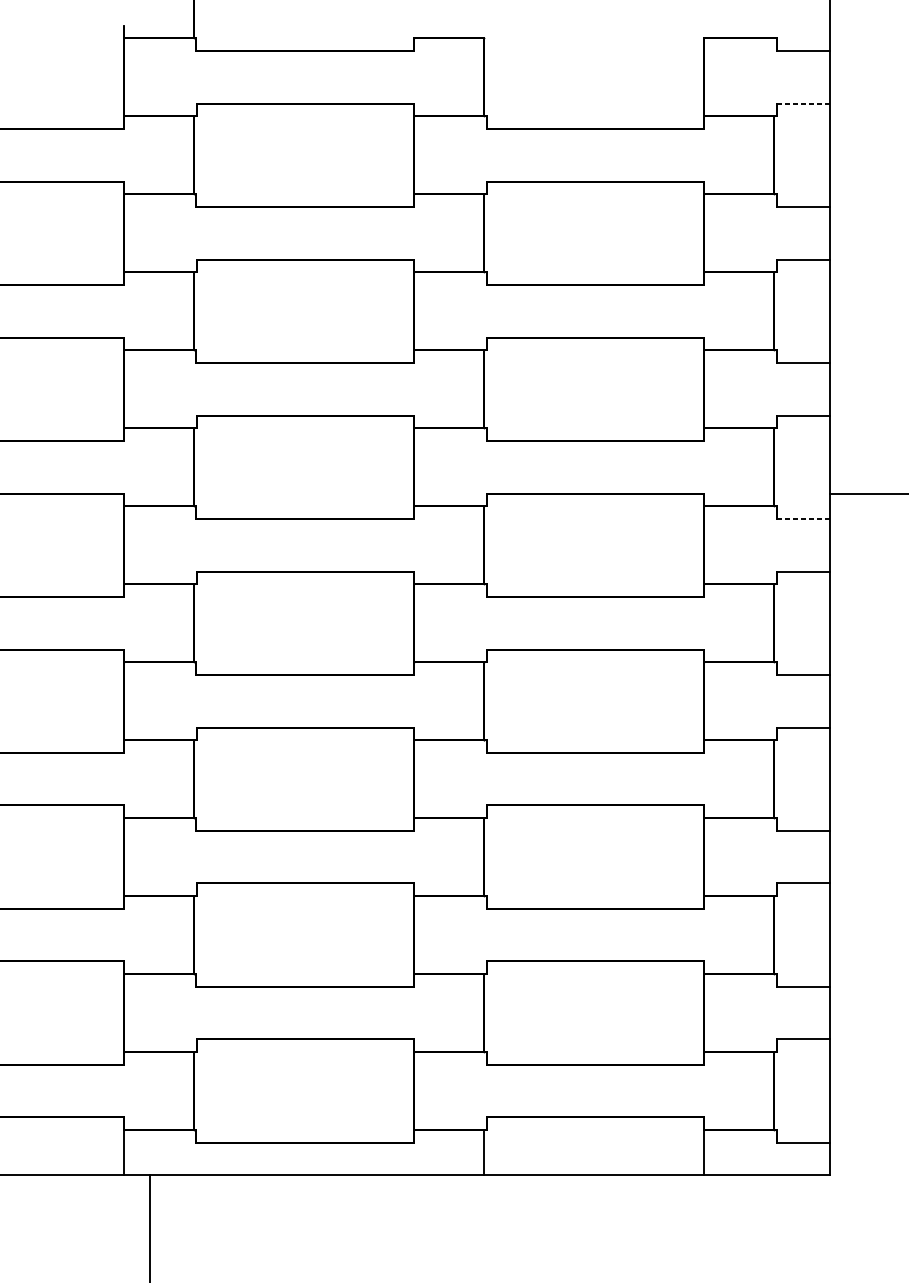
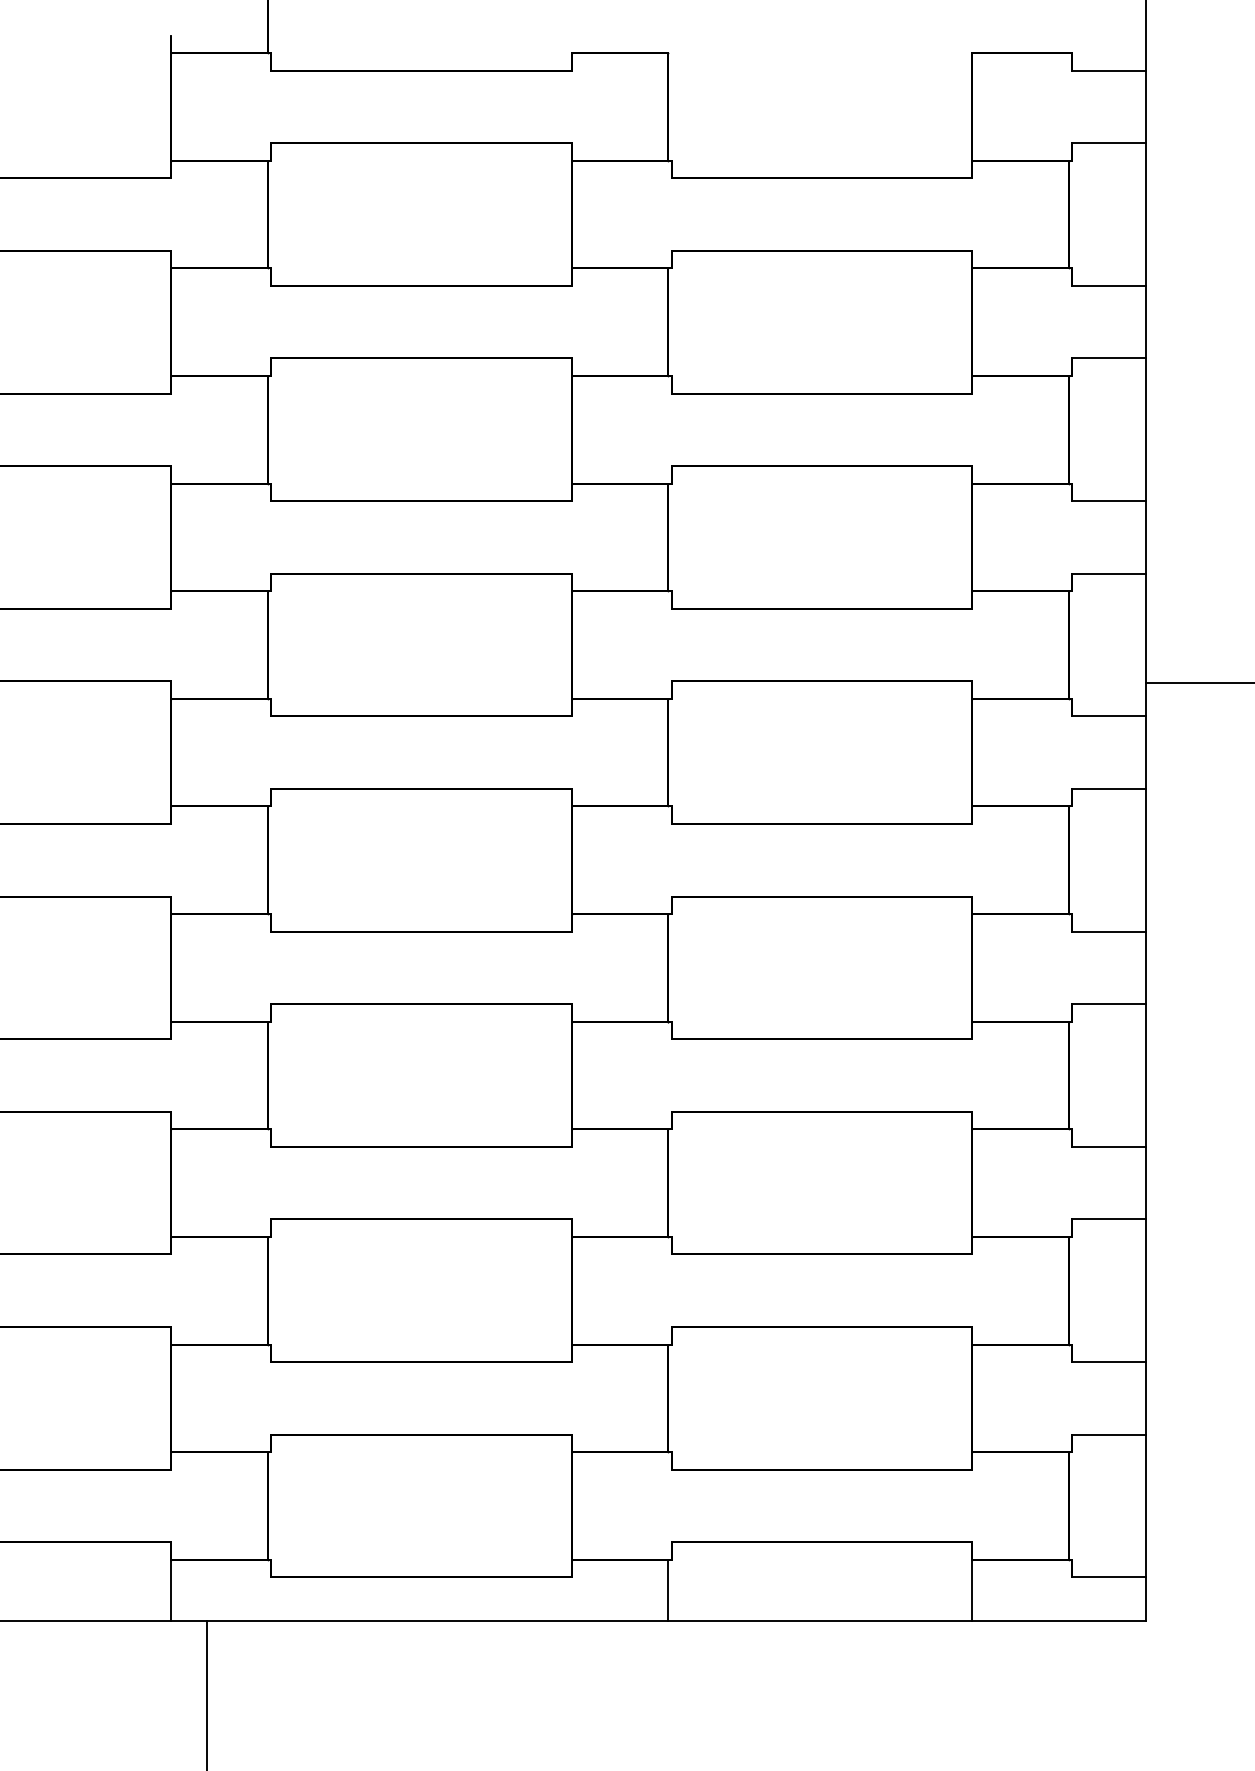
line: (803, 103) -> (1109, 143), dashed -> solid
line: (803, 519) -> (1108, 716), dashed -> solid

